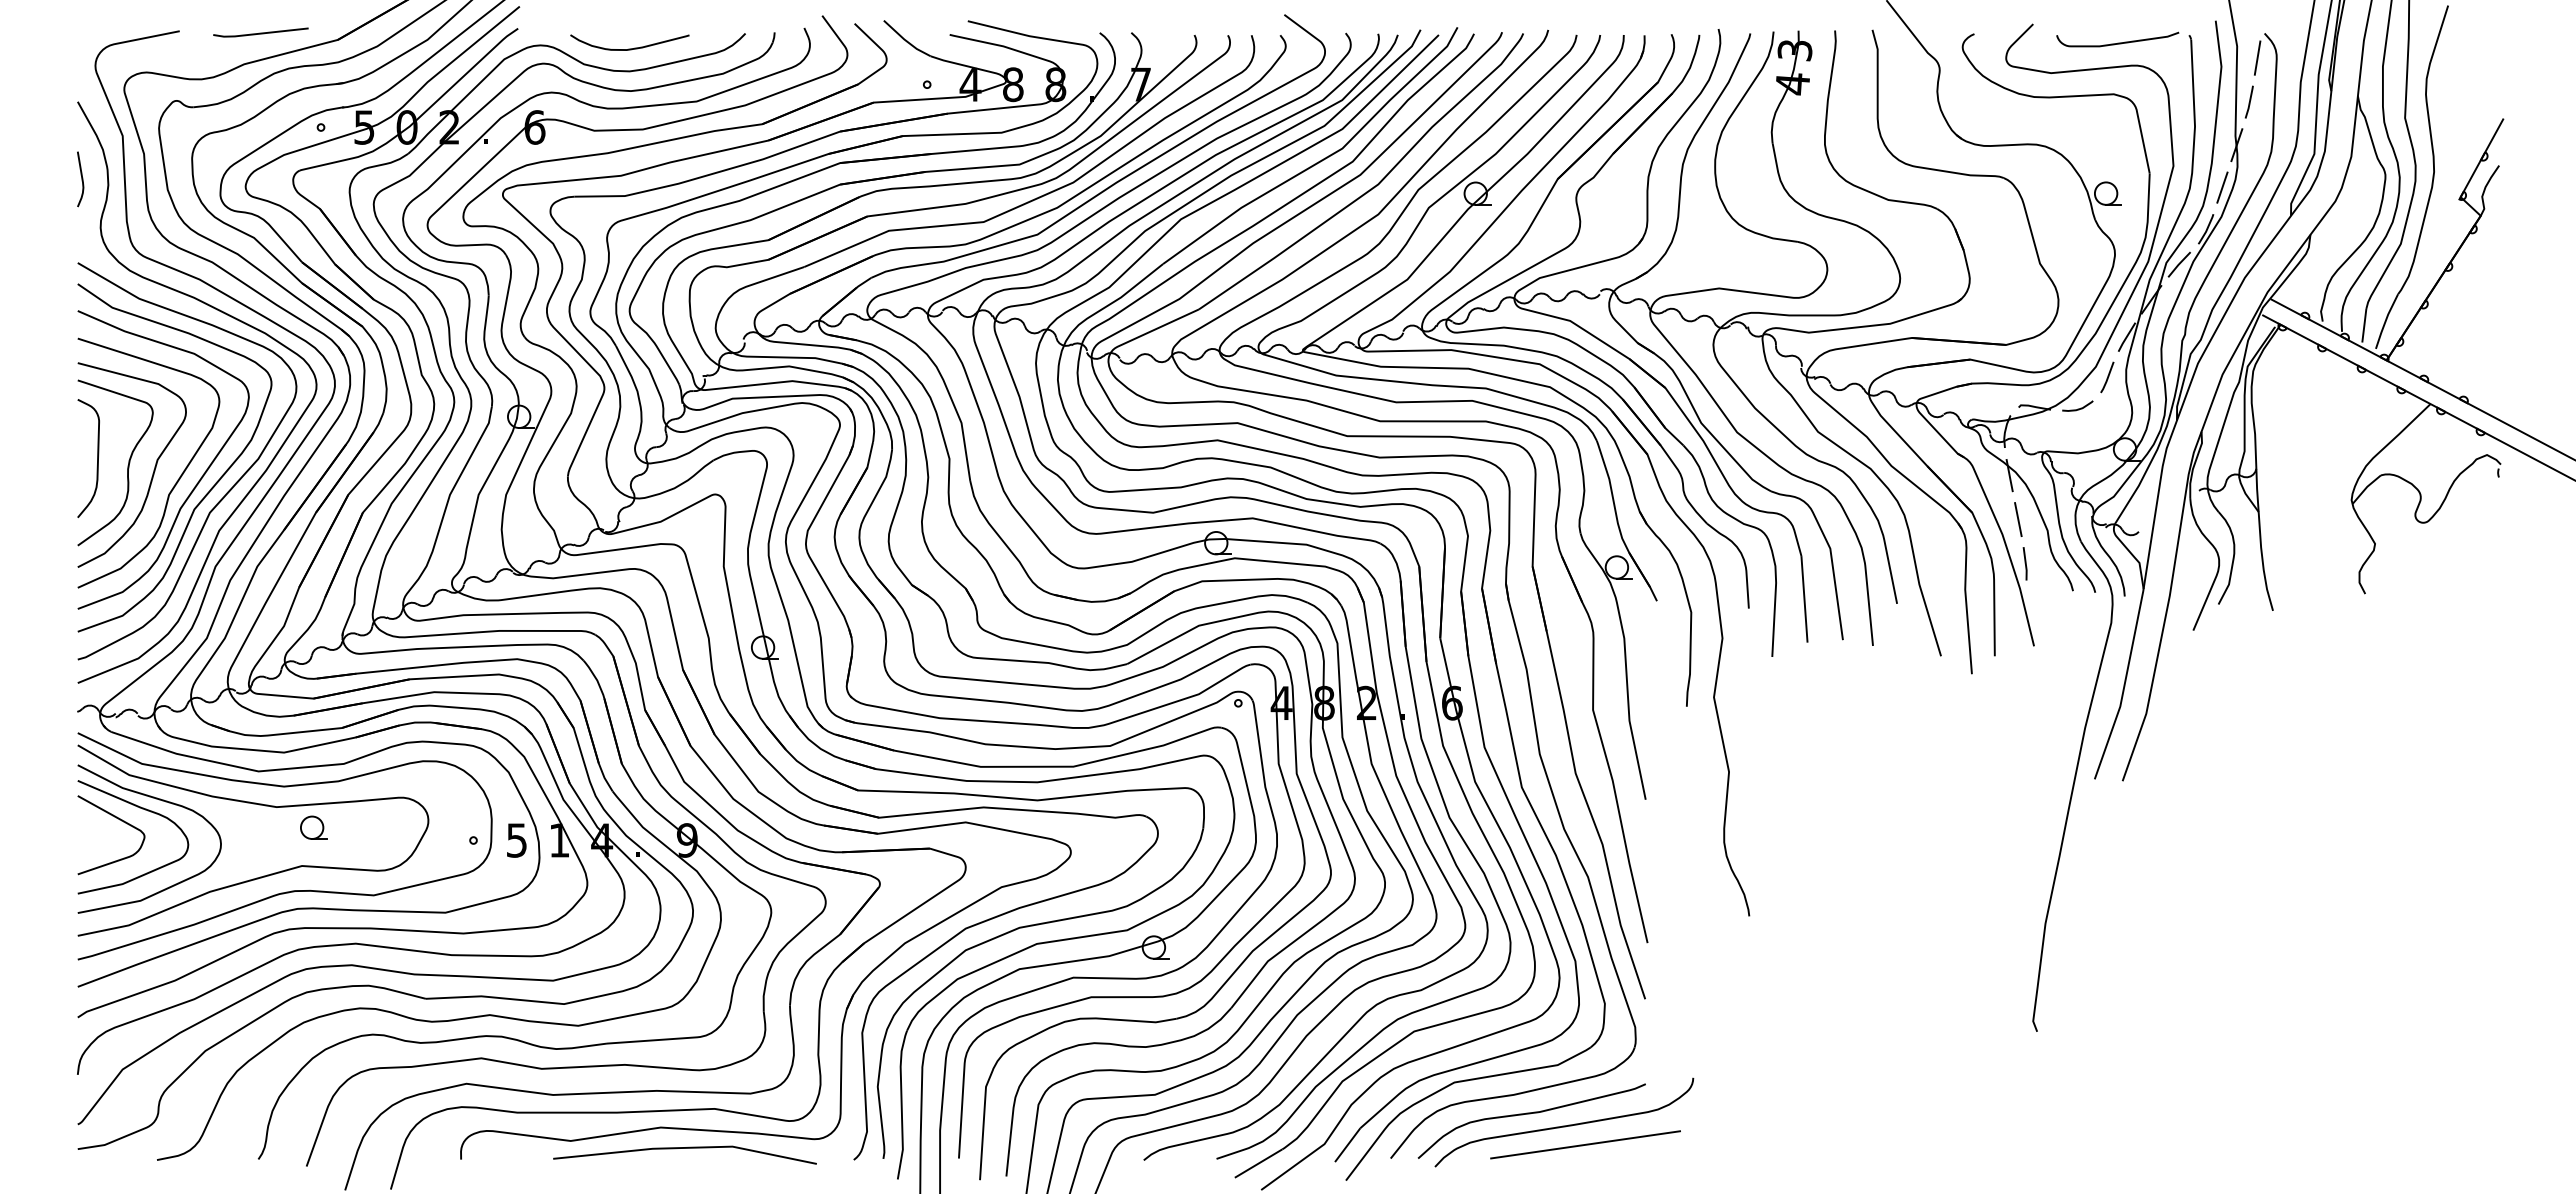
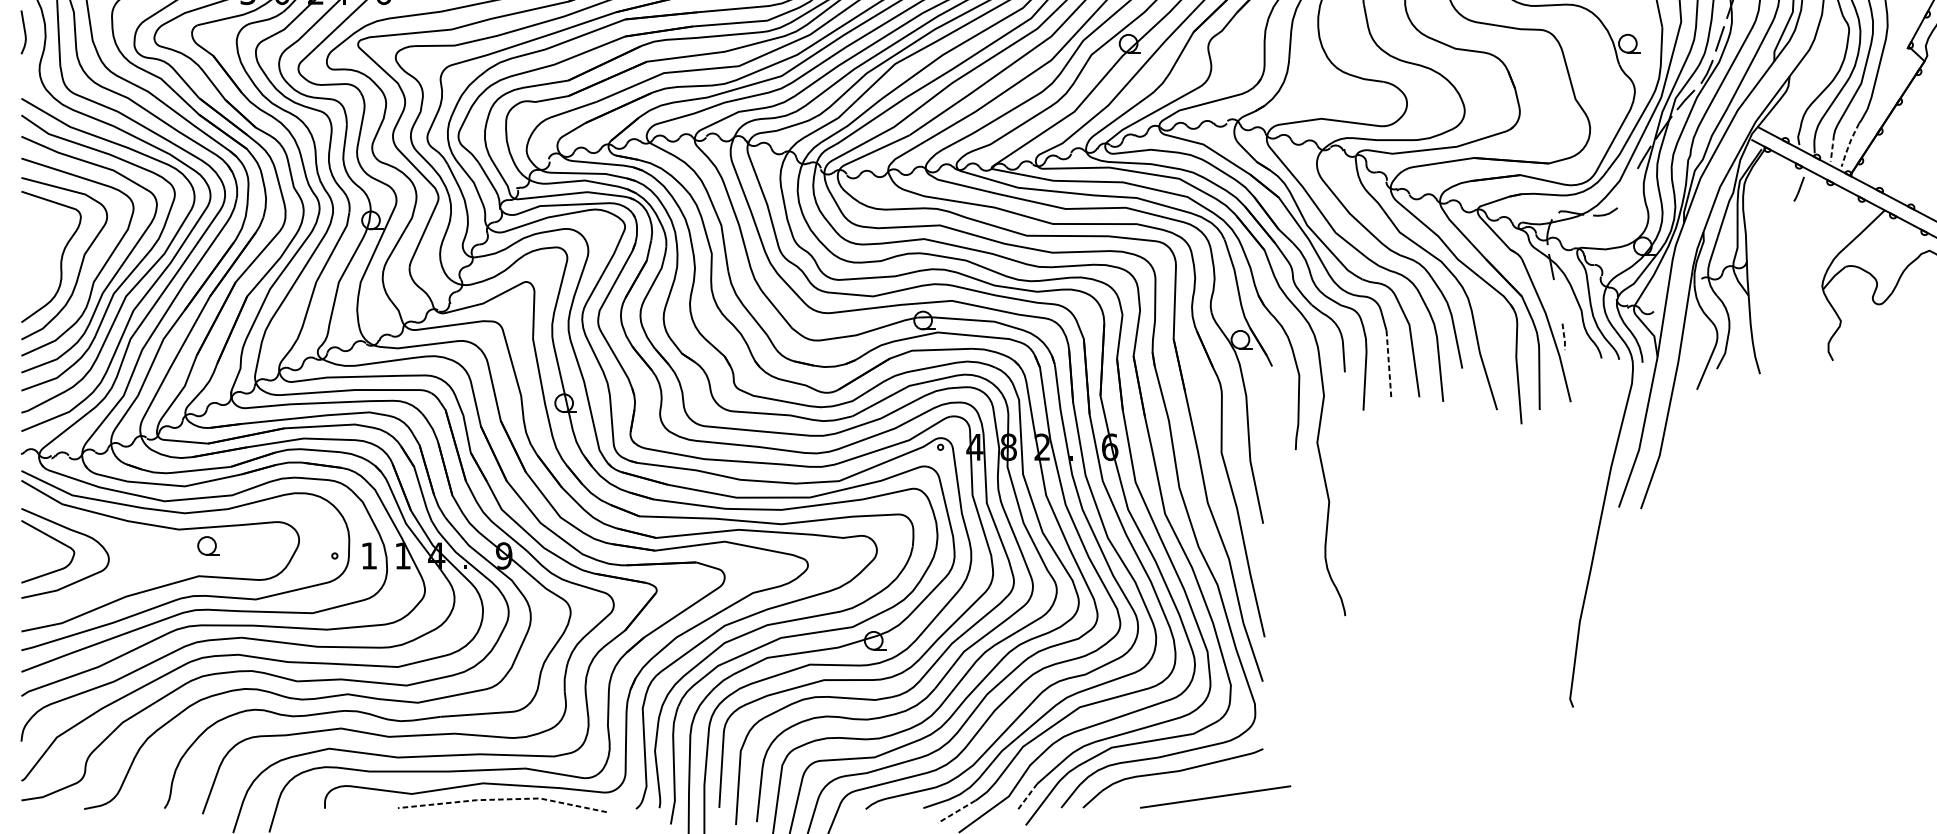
line: (2385, 321) -> (1849, 144), solid -> dashed
line: (2364, 325) -> (1832, 148), solid -> dashed
line: (2107, 377) -> (1799, 189), moved
curve: (97, 458) -> (37, 253), removed
line: (2018, 519) -> (1558, 301), removed
line: (2025, 564) -> (1564, 337), solid -> dashed
line: (1804, 599) -> (1388, 365), solid -> dashed
curve: (162, 801) -> (88, 525), removed
text: (516, 840) -> (368, 556), 5 -> 1
curve: (1564, 1125) -> (1198, 781), removed
line: (1347, 1145) -> (1027, 797), solid -> dashed
line: (685, 1147) -> (502, 799), solid -> dashed
line: (1258, 1163) -> (956, 811), solid -> dashed

